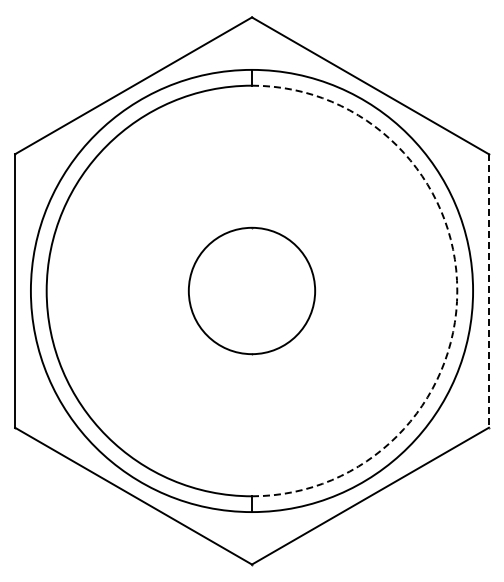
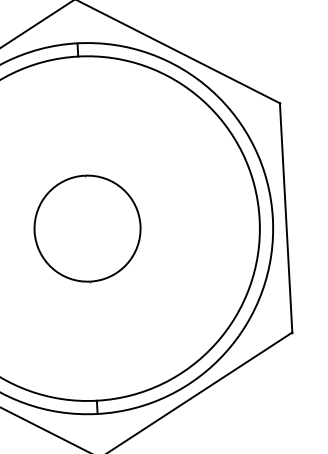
arc: (457, 291) -> (259, 219), dashed -> solid
line: (488, 291) -> (285, 218), dashed -> solid

